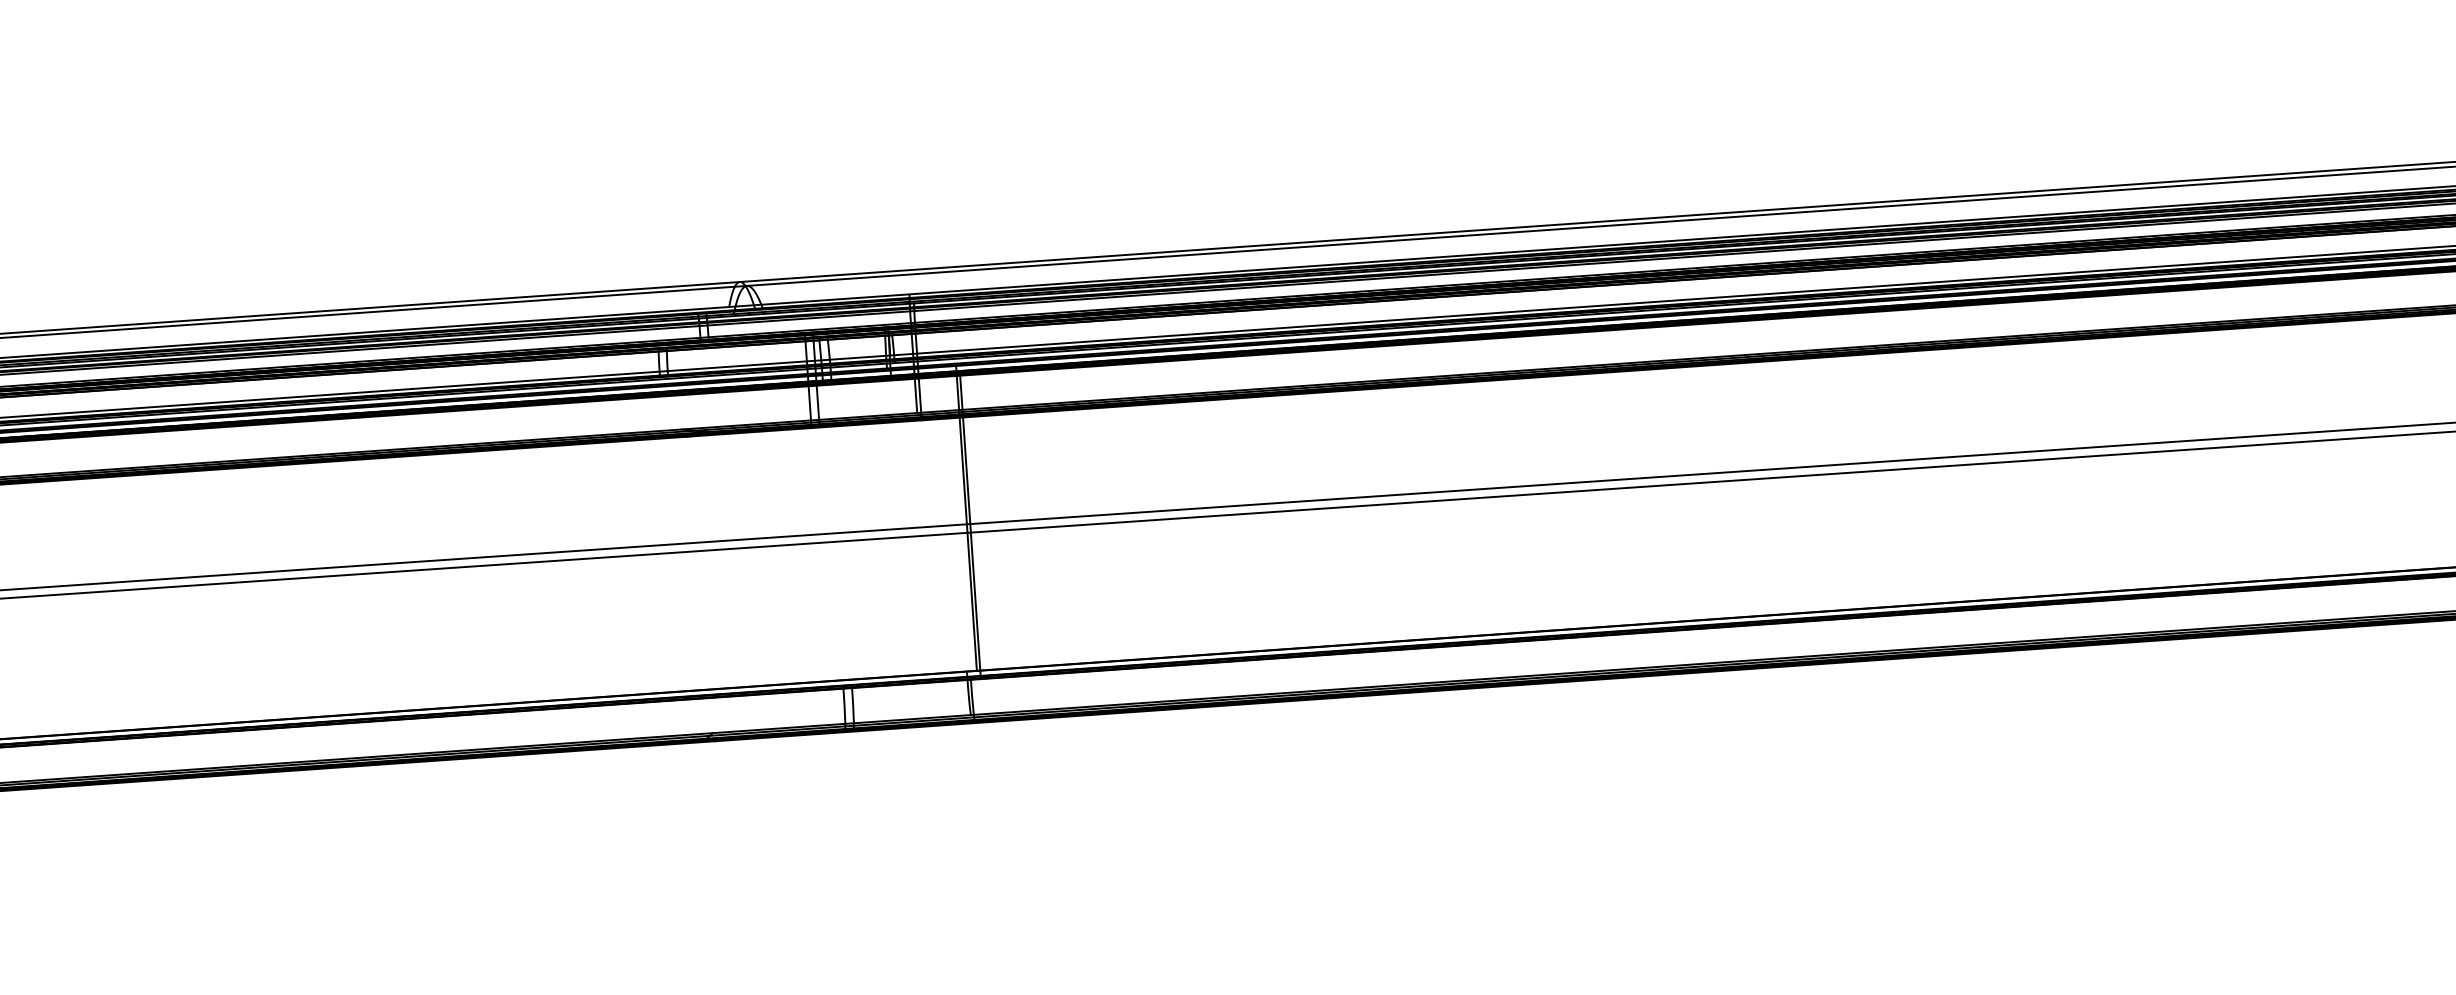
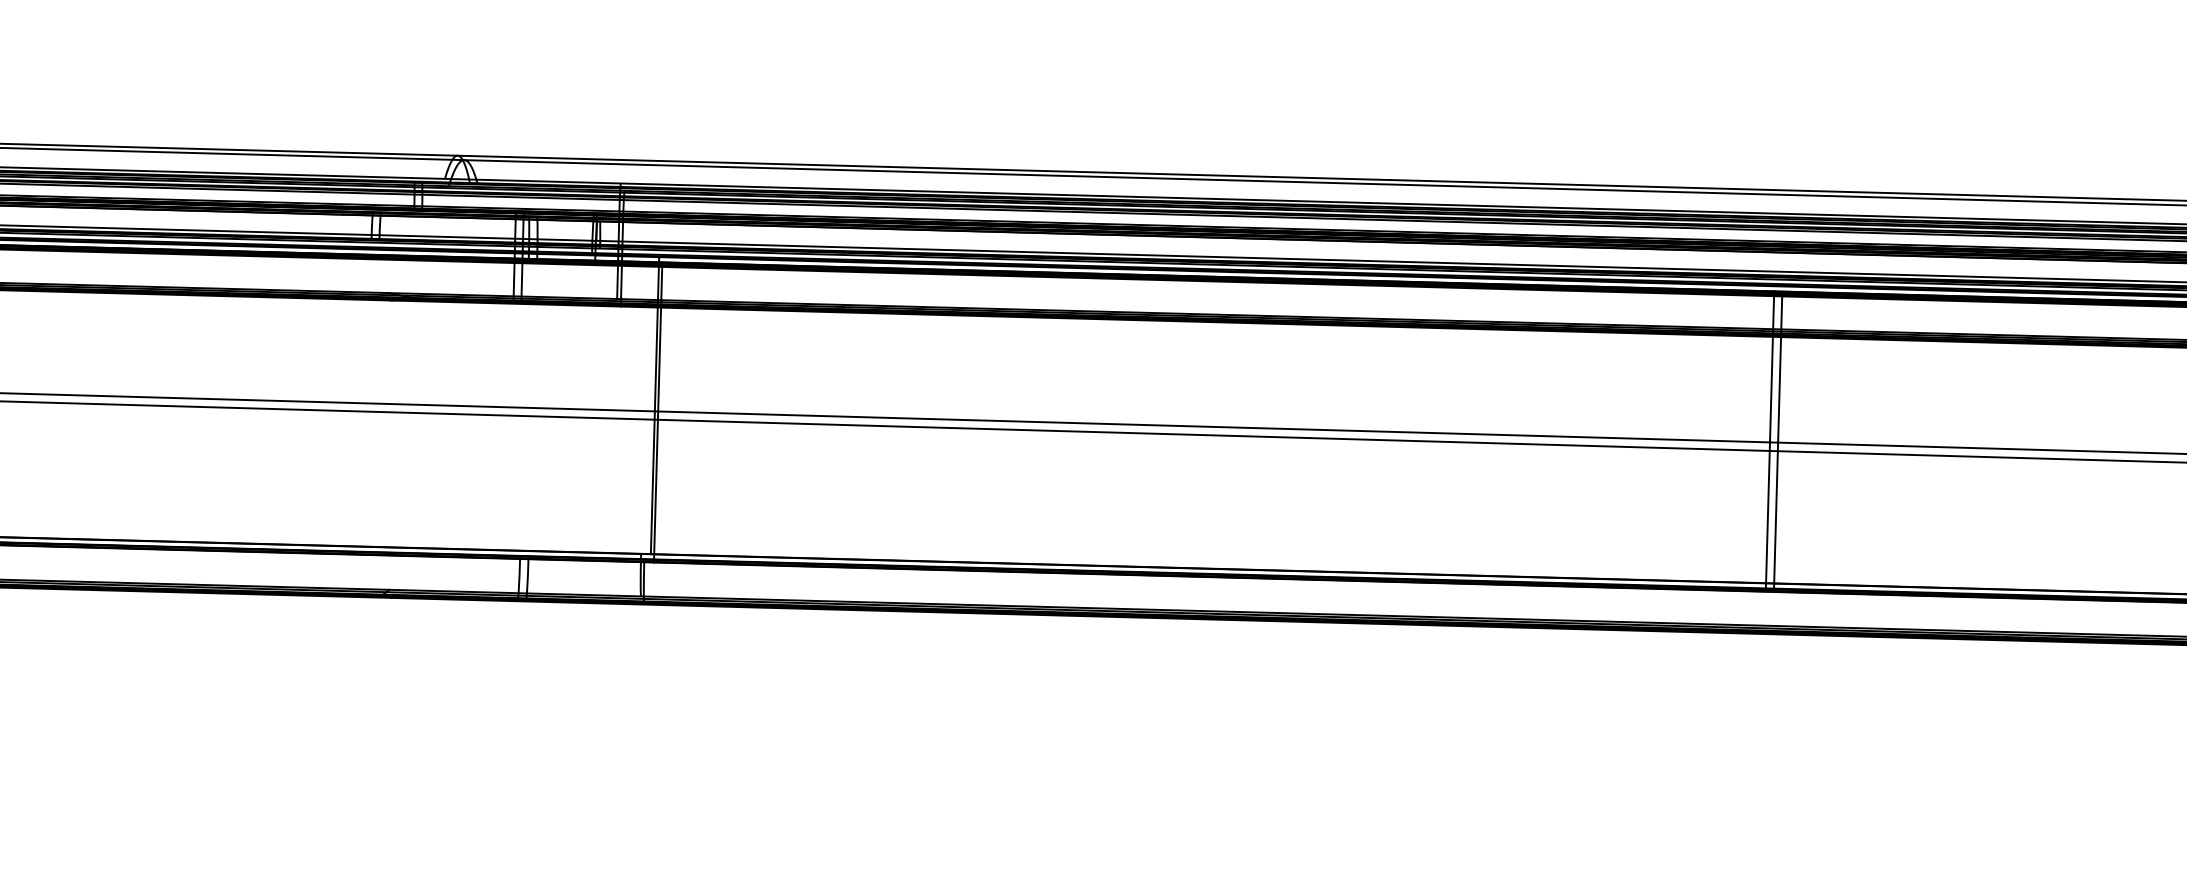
line: (2110, 443) -> (1769, 439), added
line: (2119, 443) -> (1778, 440), added

